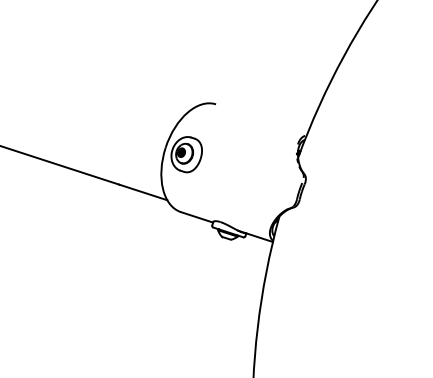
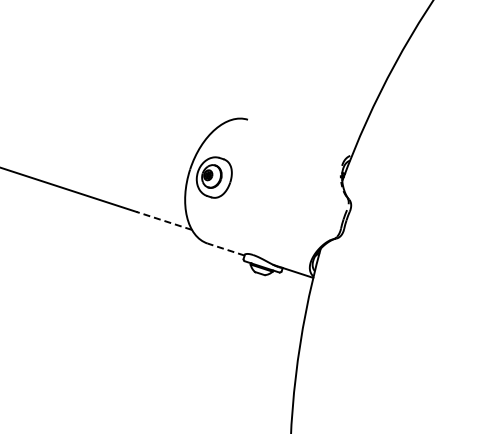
line: (142, 192) -> (163, 220), solid -> dashed
line: (196, 217) -> (225, 249), solid -> dashed

